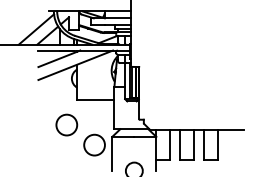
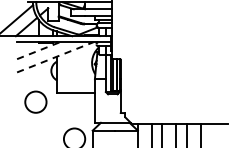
line: (59, 58) -> (38, 50), solid -> dashed
line: (76, 65) -> (56, 57), solid -> dashed
circle: (66, 124) -> (35, 101), moved

